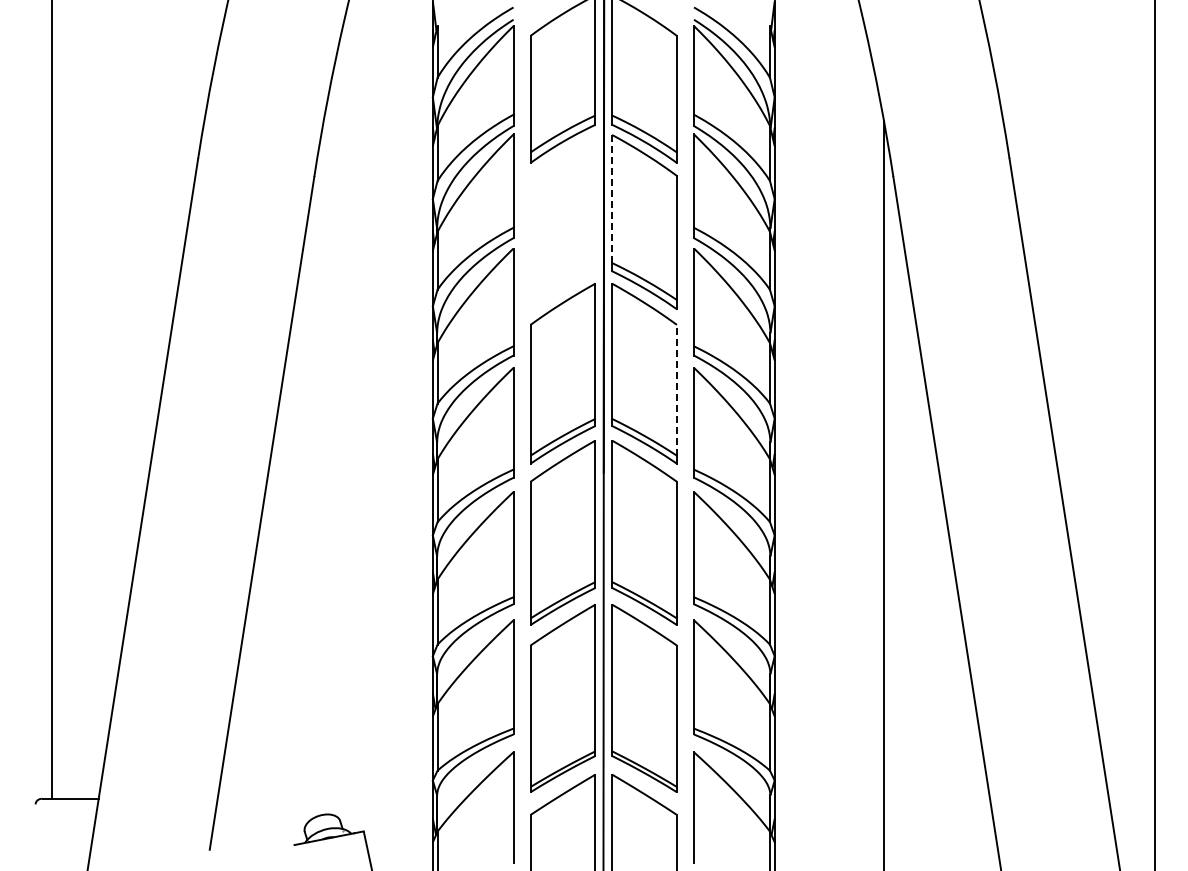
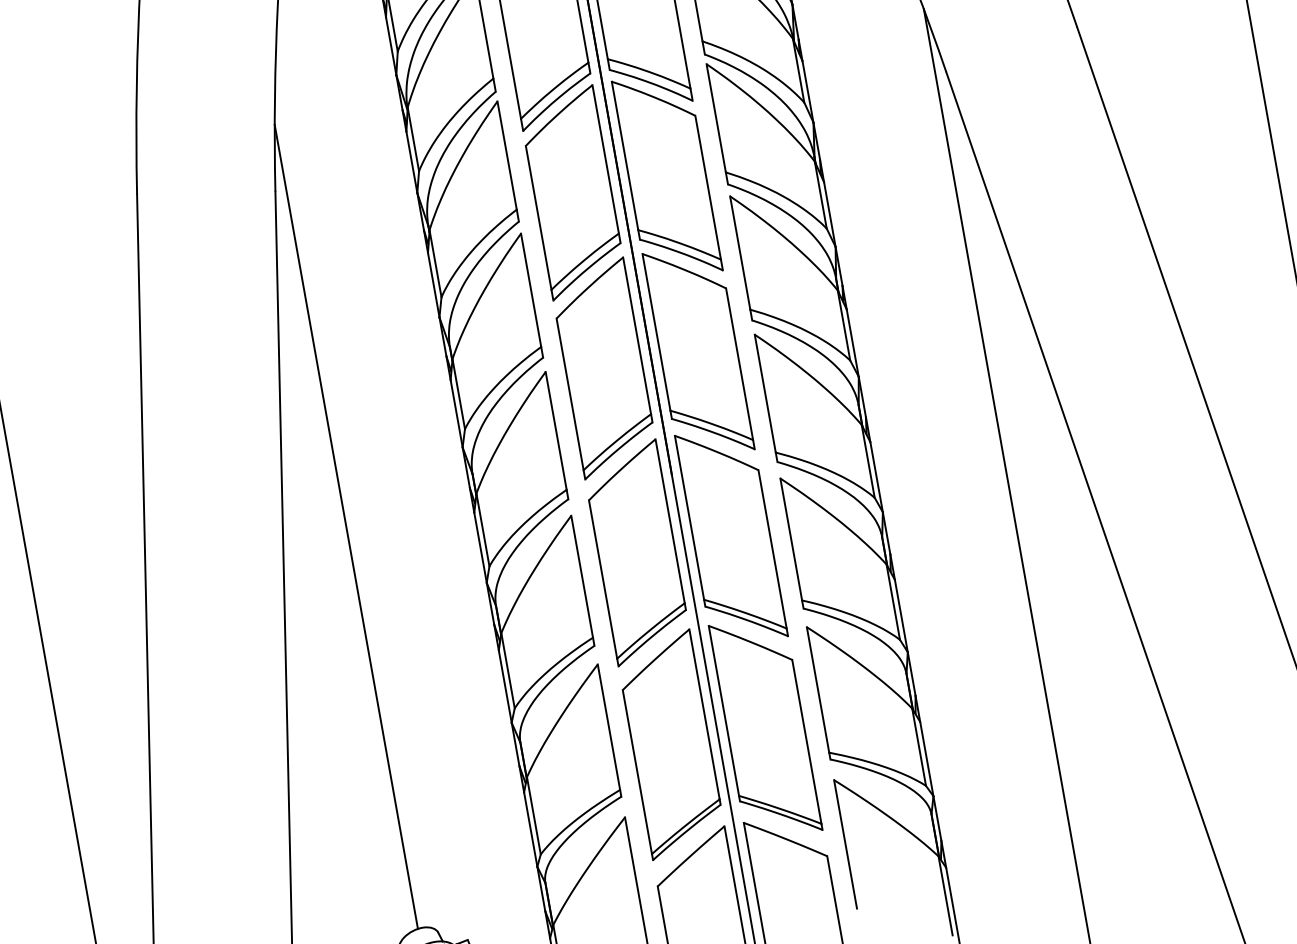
line: (612, 198) -> (625, 155), dashed -> solid
part: (562, 221) -> (572, 192), added
line: (676, 389) -> (738, 363), dashed -> solid
line: (323, 467) -> (346, 526), added

